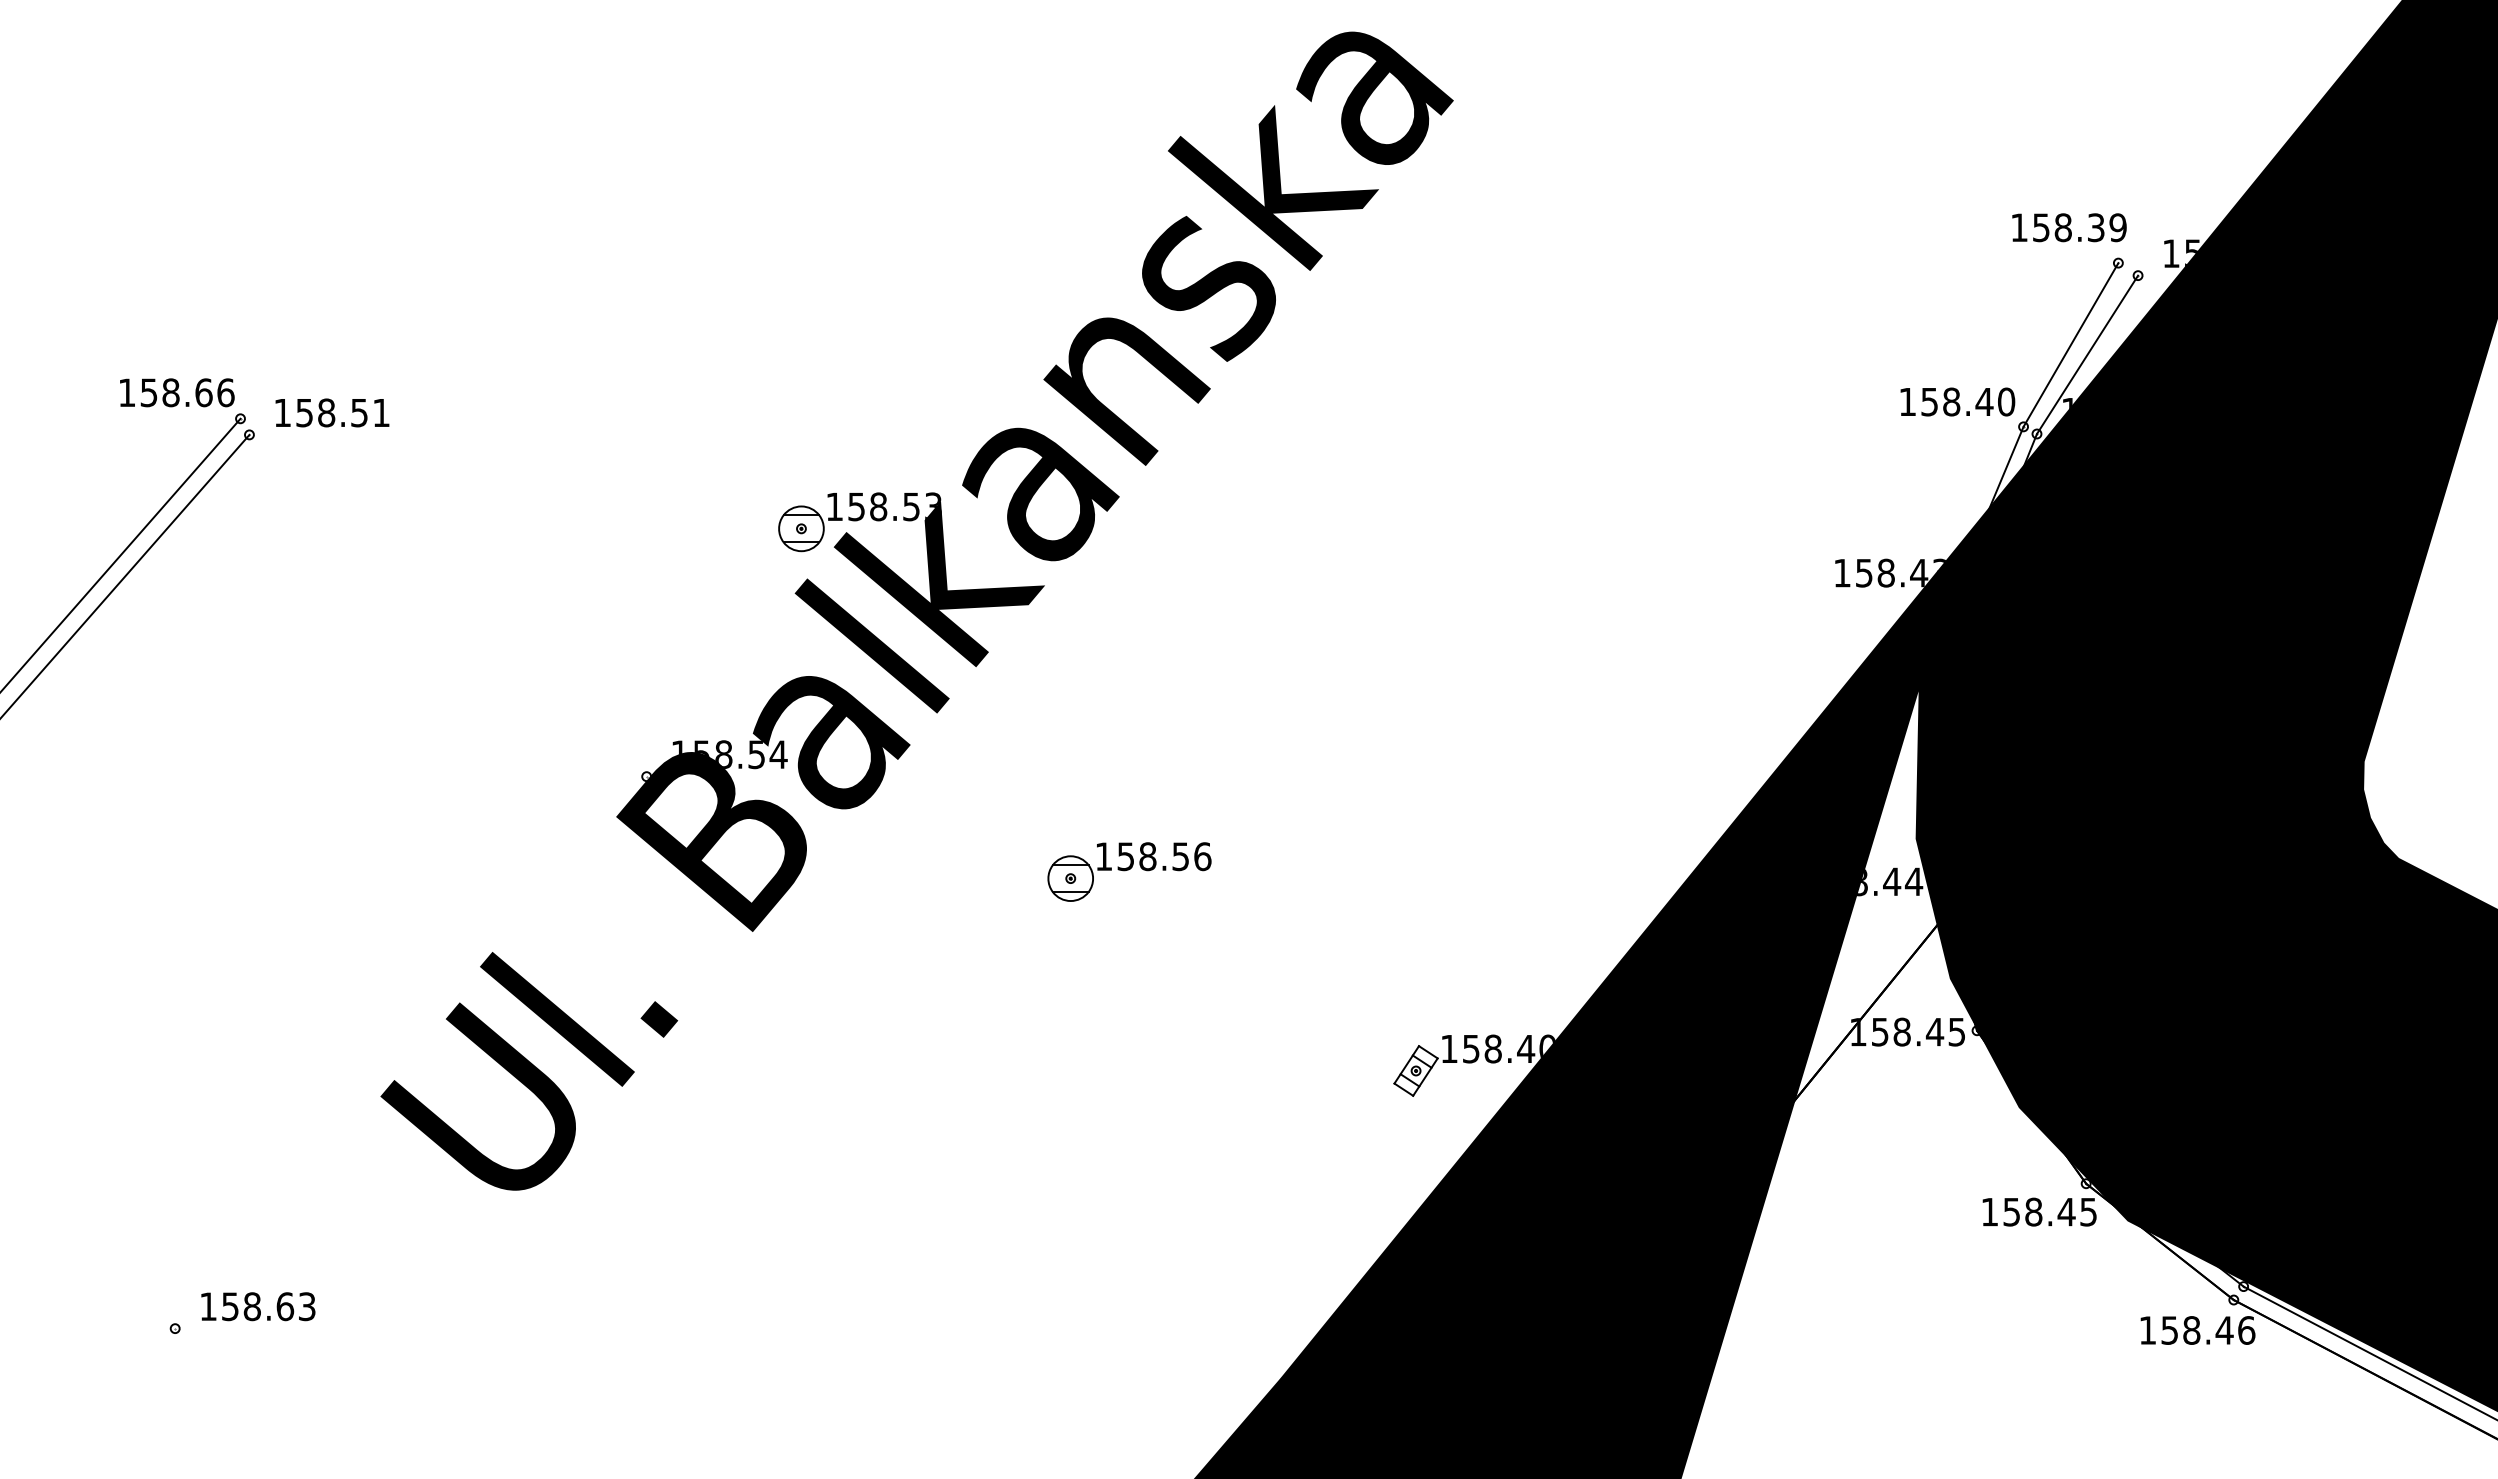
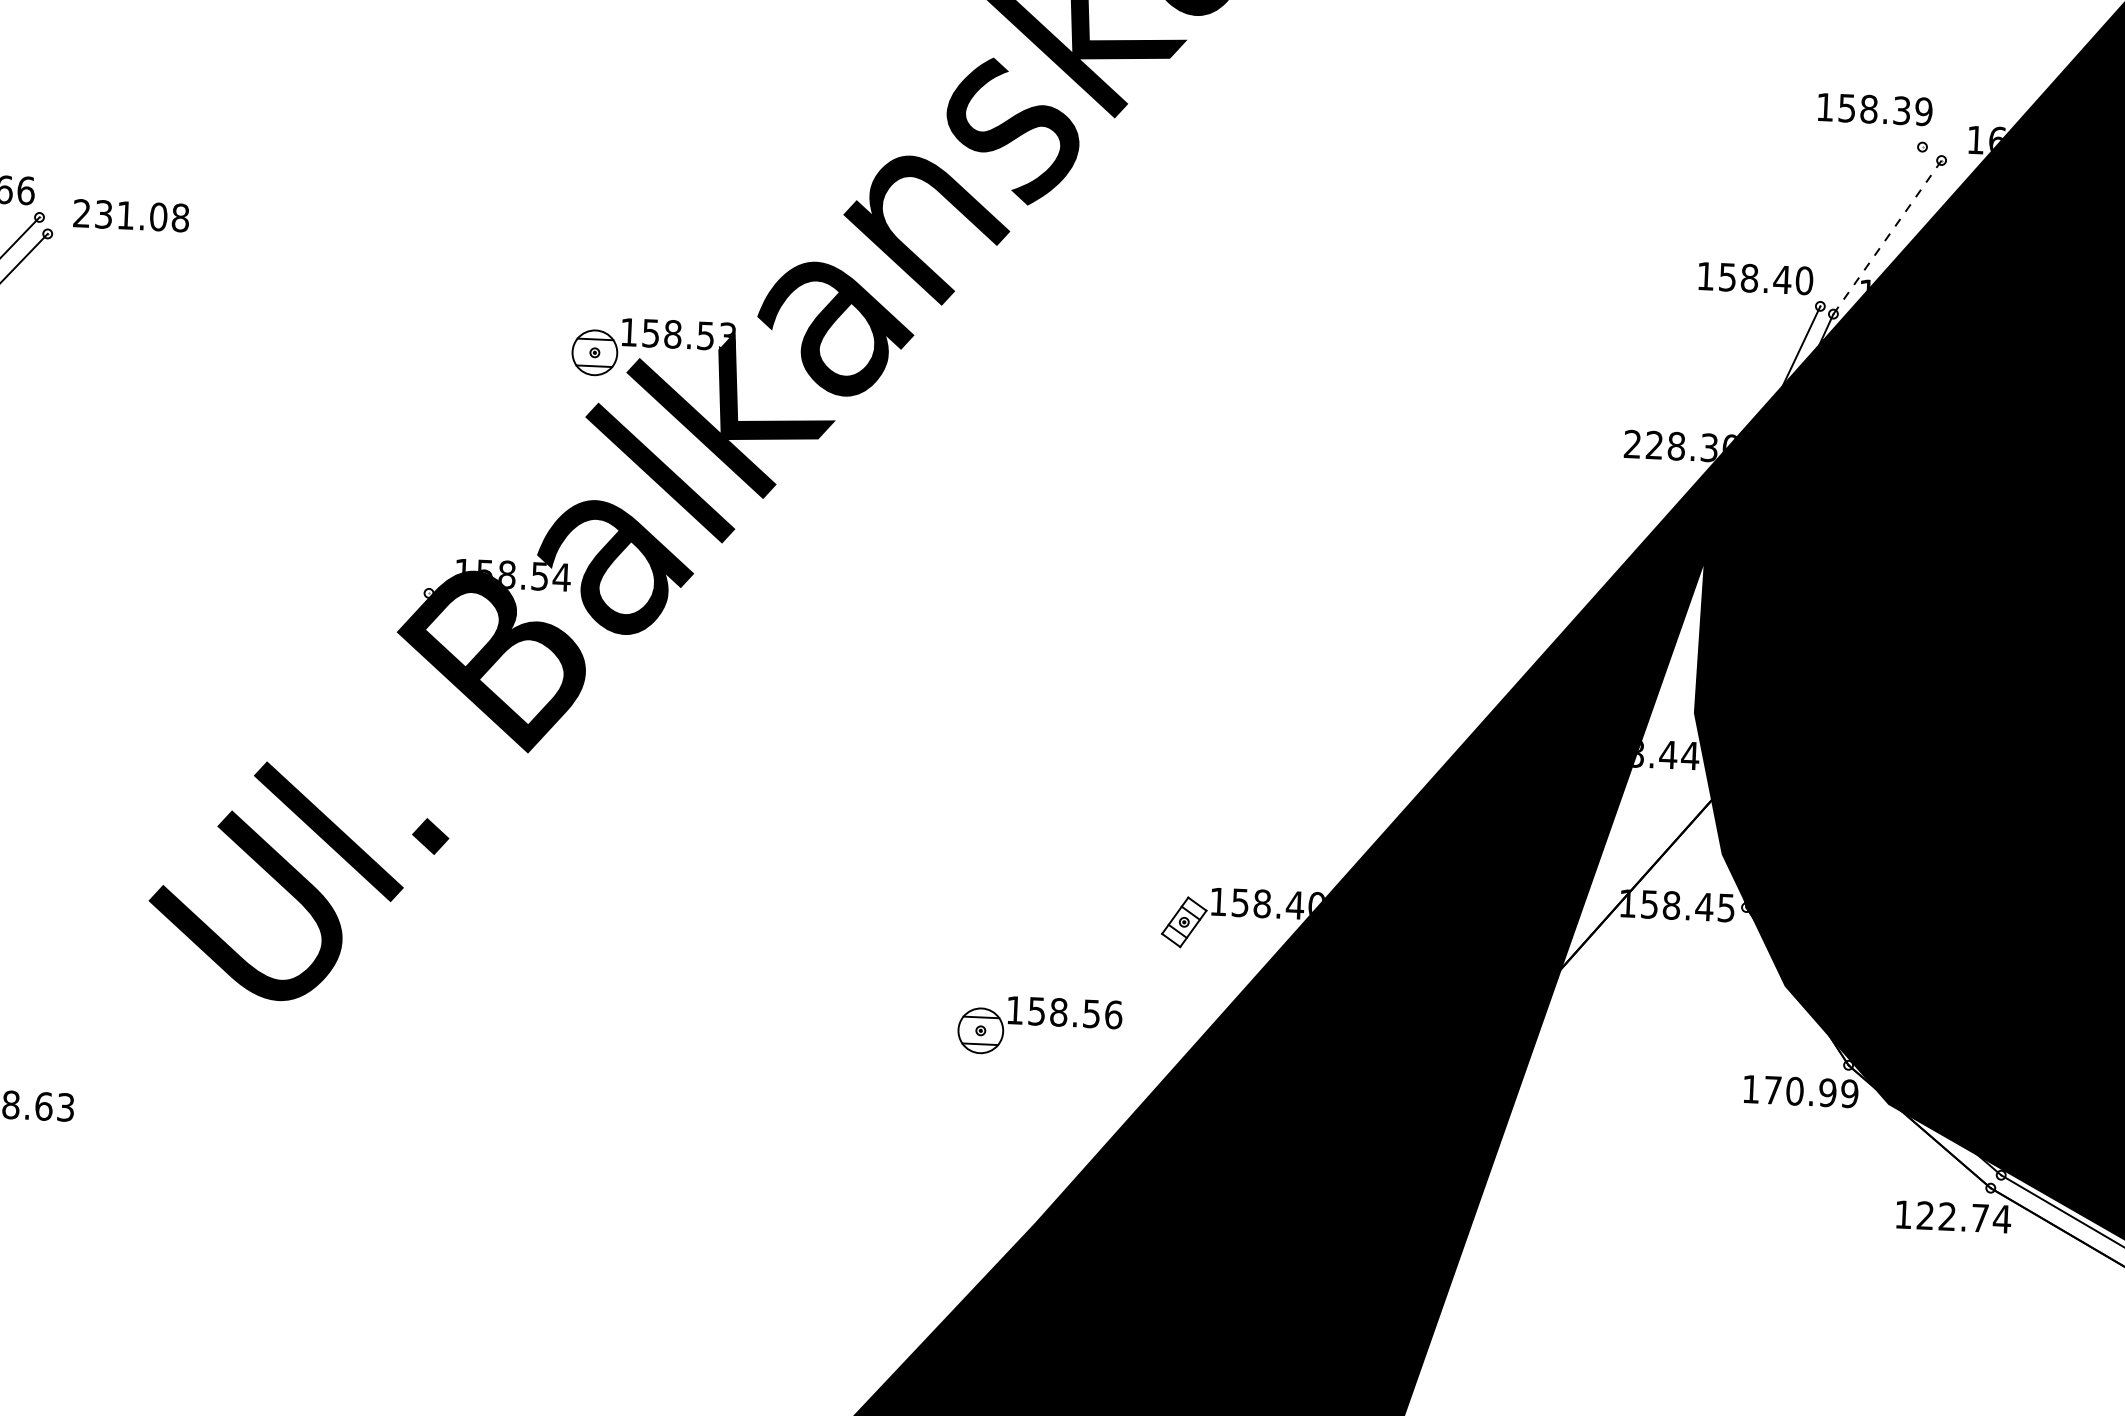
text: (2192, 252) -> (1997, 139), 158.52 -> 168.32
line: (2070, 344) -> (1870, 226), removed
line: (2087, 354) -> (1887, 237), solid -> dashed
text: (332, 412) -> (131, 215), 158.51 -> 231.08
text: (1888, 572) -> (1678, 445), 158.43 -> 228.30
part: (1129, 871) -> (1039, 1026), moved
text: (2050, 1211) -> (1811, 1091), 158.45 -> 170.99
text: (2208, 1330) -> (1964, 1217), 158.46 -> 122.74

